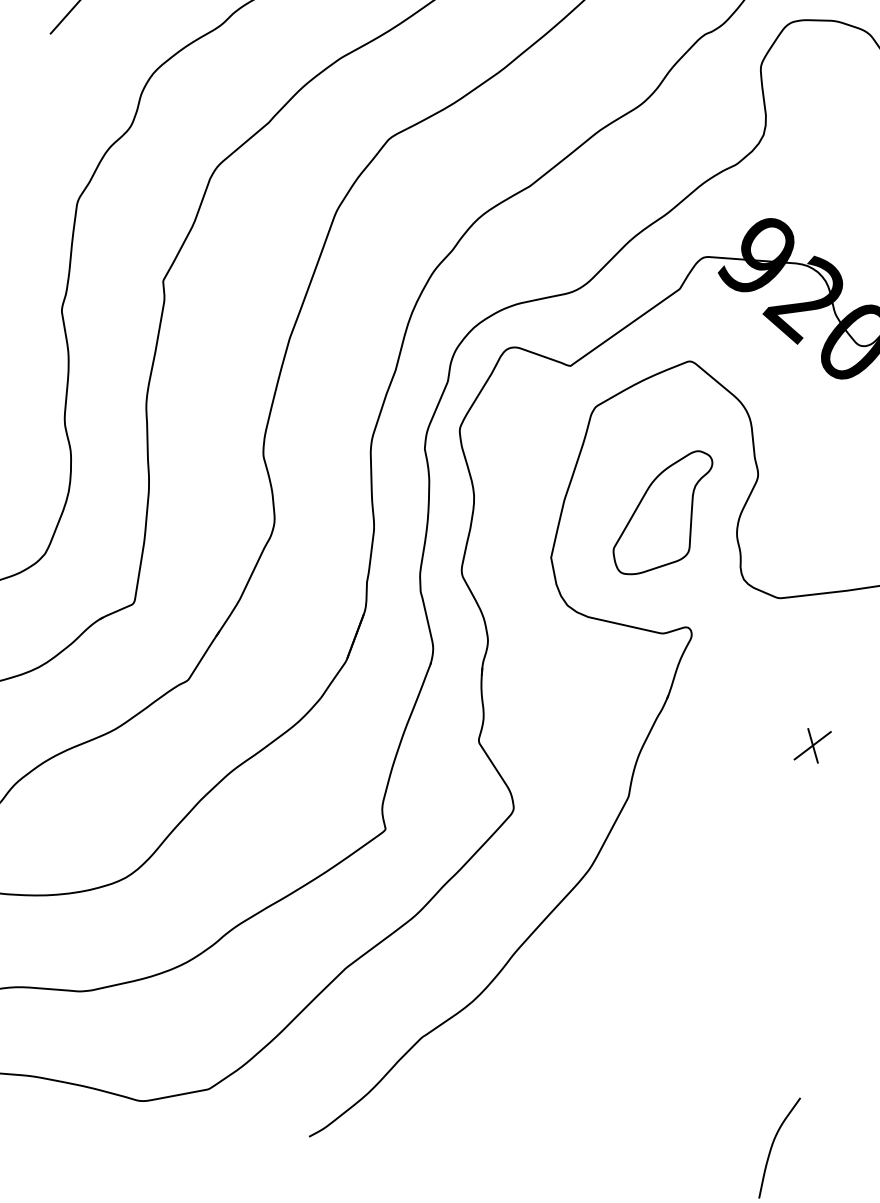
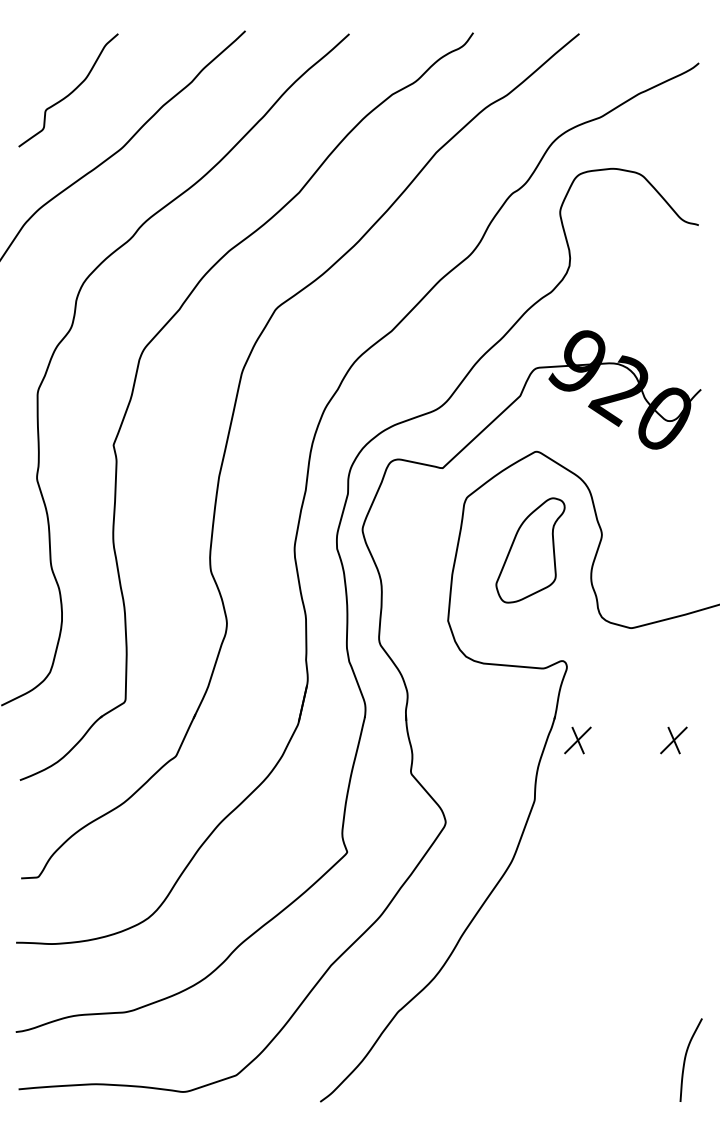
part: (662, 512) -> (530, 550), moved
part: (692, 729) -> (577, 740), added

